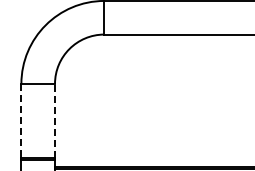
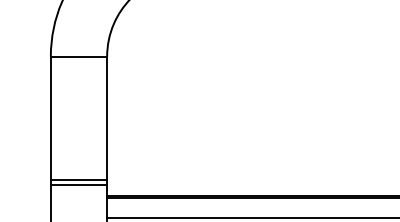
line: (21, 120) -> (51, 117), dashed -> solid
line: (55, 120) -> (107, 117), dashed -> solid

